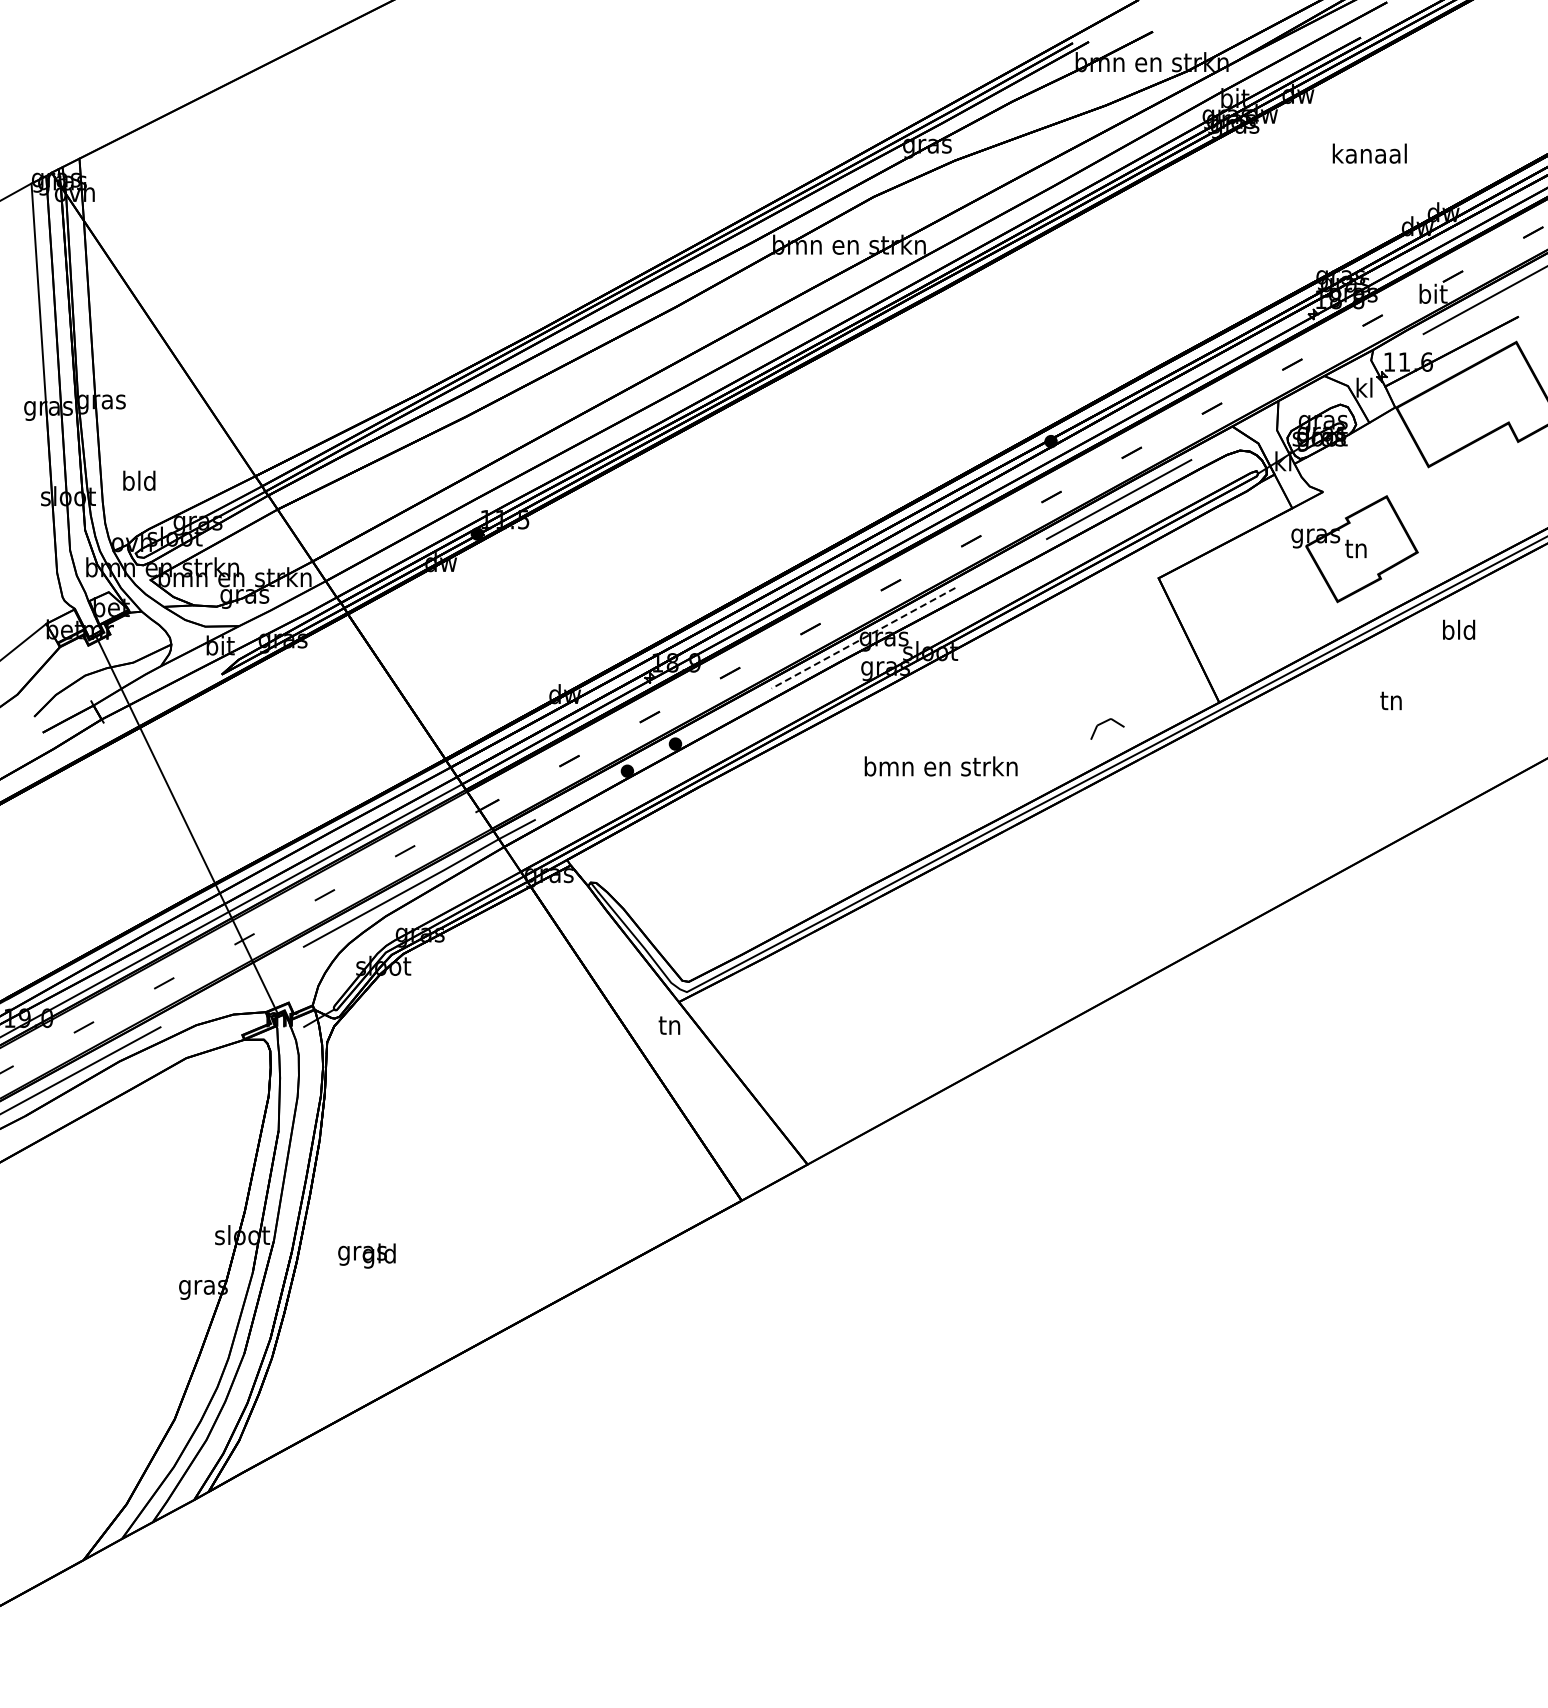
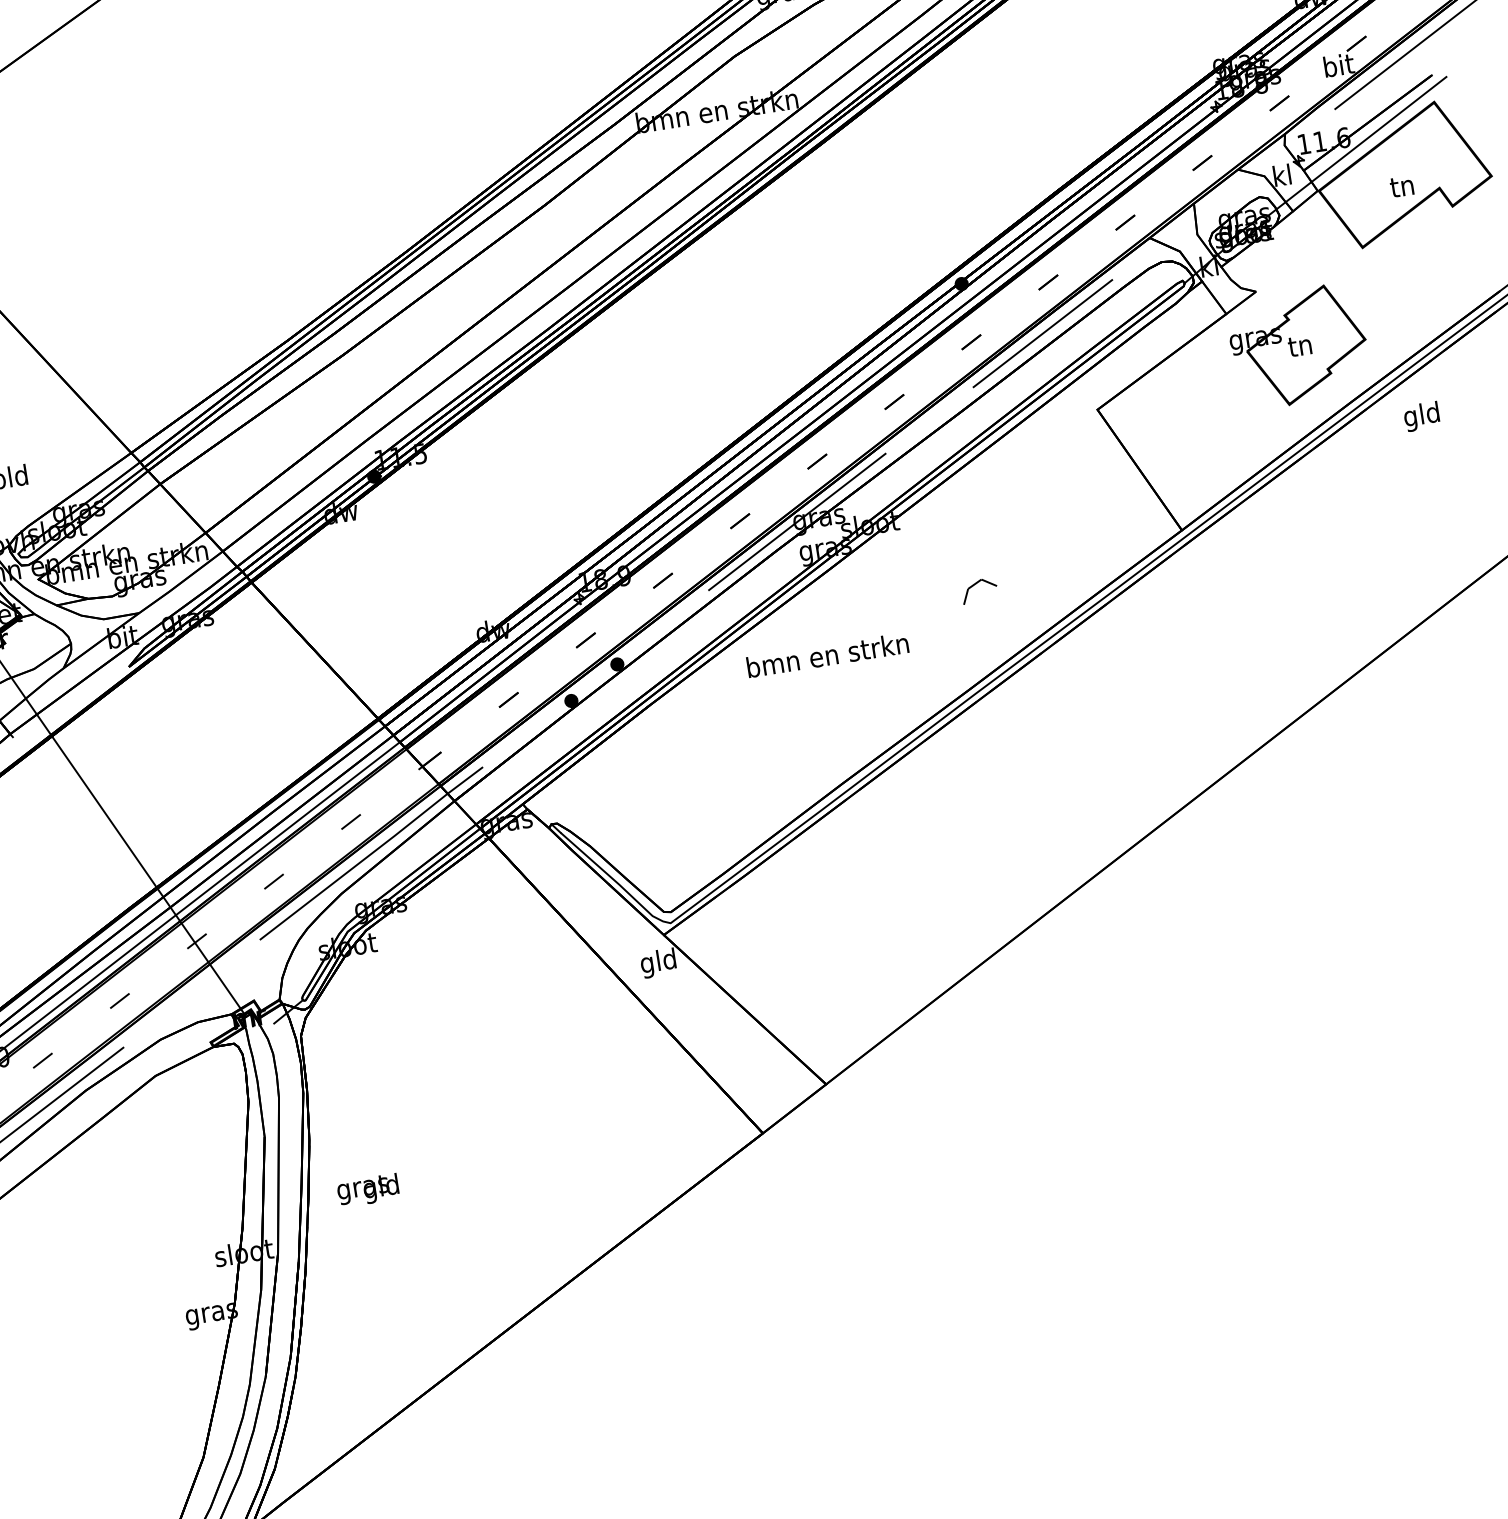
line: (1437, 372) -> (1356, 147), added
text: (1448, 632) -> (1411, 418), bld -> gld
line: (863, 638) -> (797, 522), dashed -> solid
text: (1390, 700) -> (1401, 186), moved
line: (1105, 722) -> (976, 584), moved
text: (940, 766) -> (827, 655), moved
text: (669, 1027) -> (658, 963), tn -> gld
text: (366, 1255) -> (367, 1190), moved

